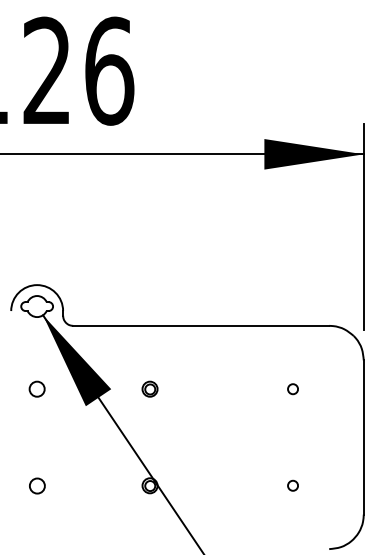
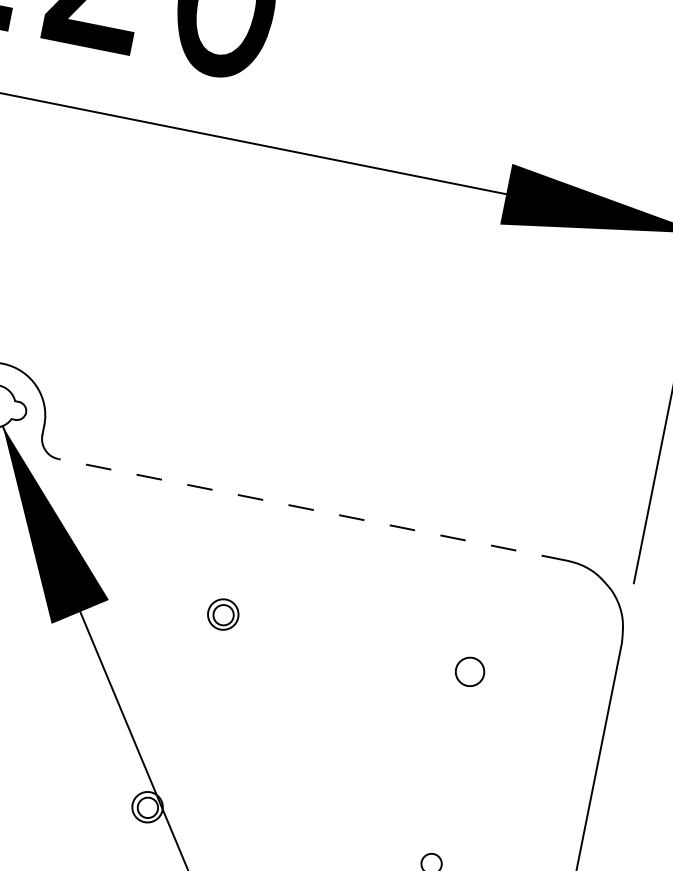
line: (200, 325) -> (311, 508), solid -> dashed
part: (149, 388) -> (222, 612), moved
circle: (292, 389) -> (468, 672), size x1.4

